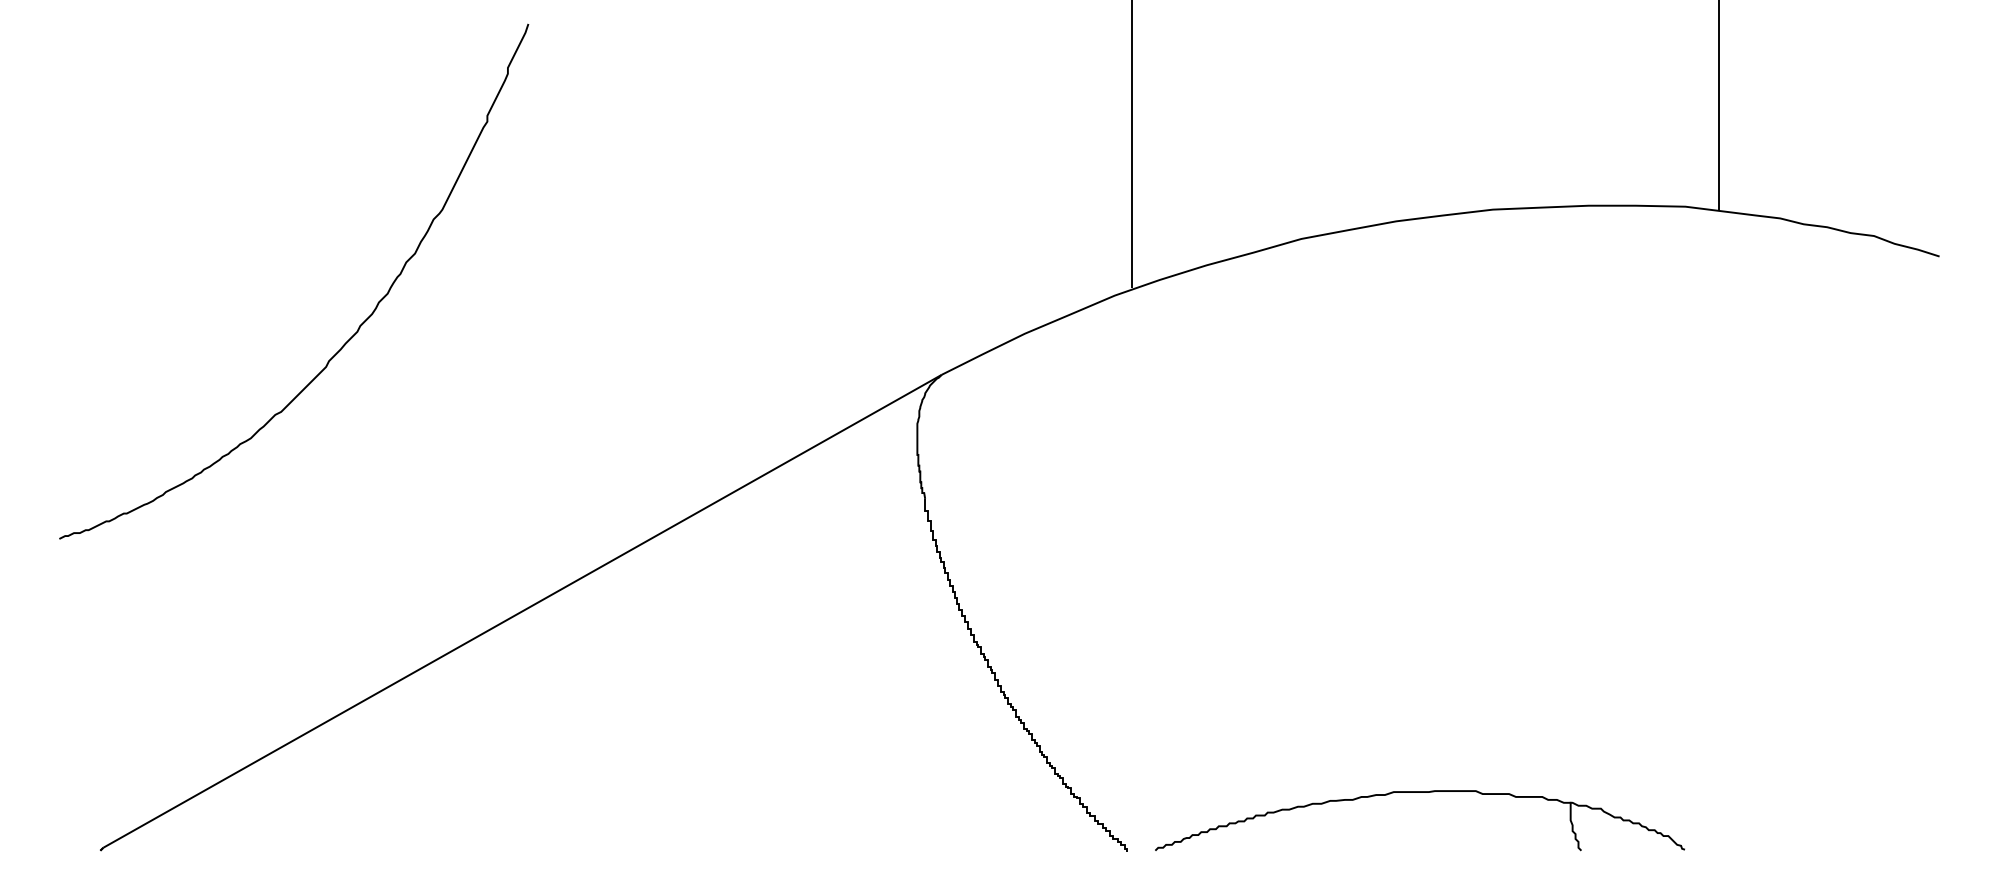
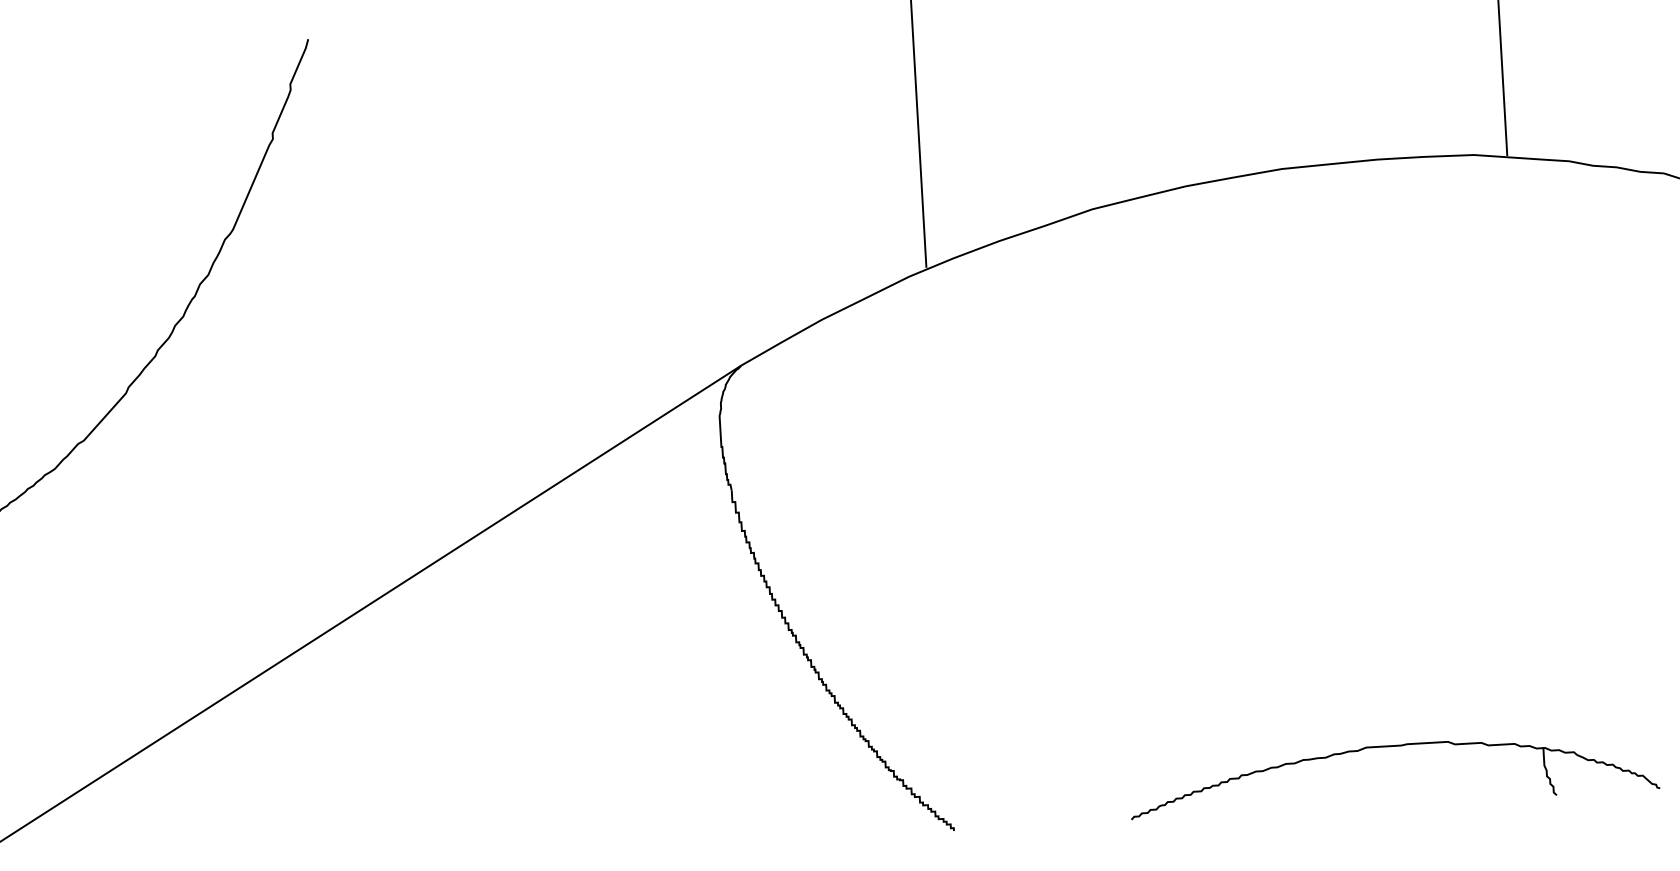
part: (1419, 792) -> (1391, 746), moved

